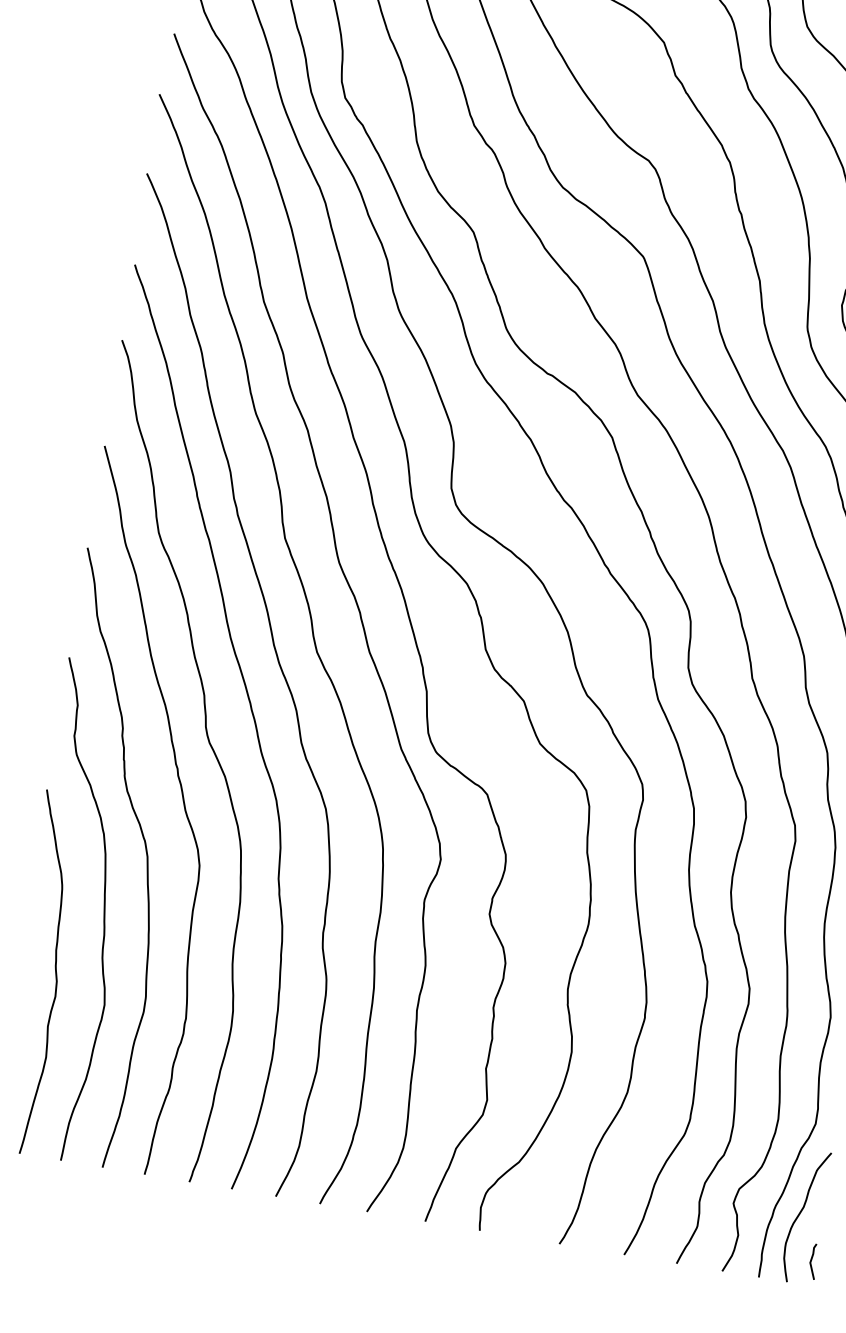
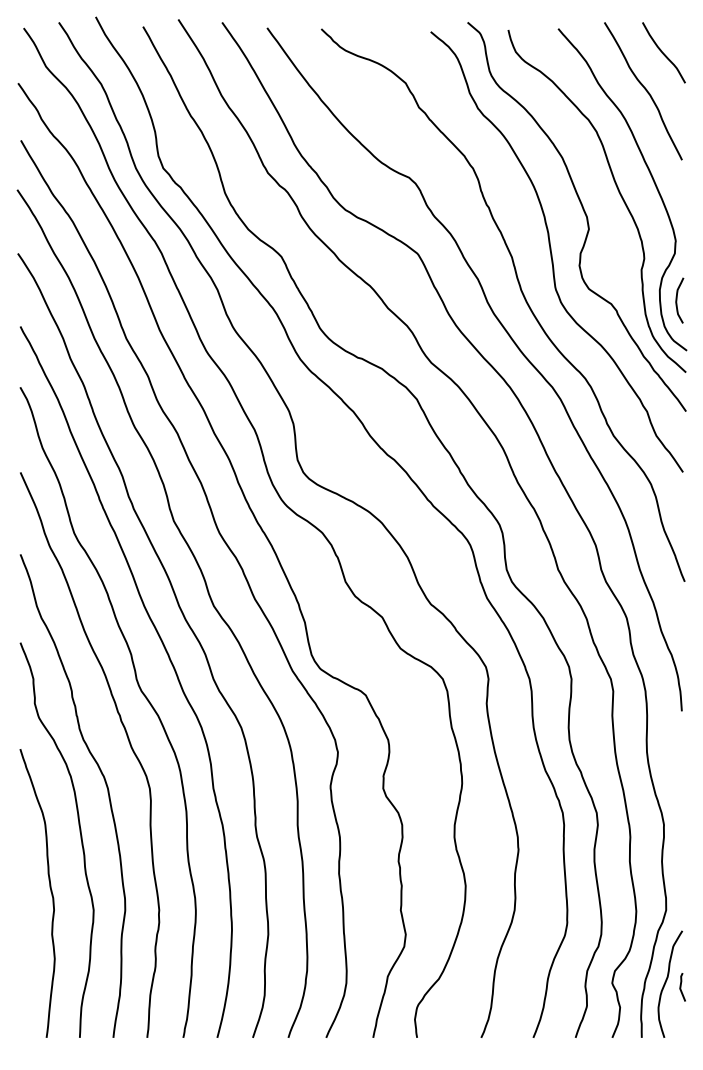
line: (812, 1261) -> (681, 987), moved

